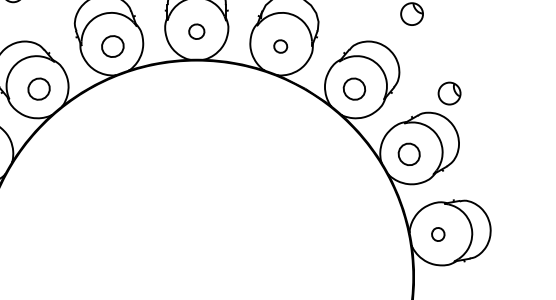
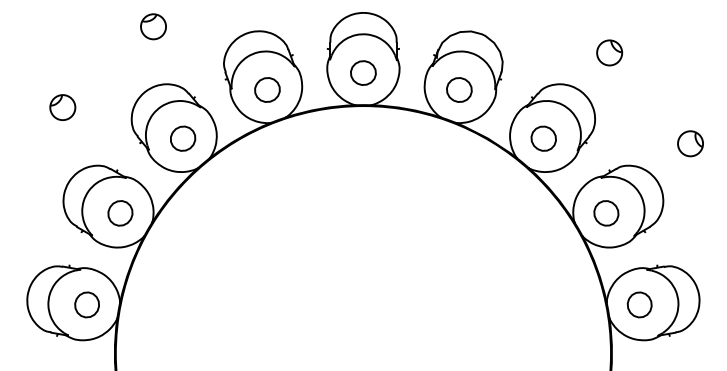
part: (196, 31) -> (363, 72), size x1.43
part: (280, 46) -> (459, 89), size x1.67
part: (449, 93) -> (690, 143), moved
part: (438, 234) -> (639, 304), size x1.67

